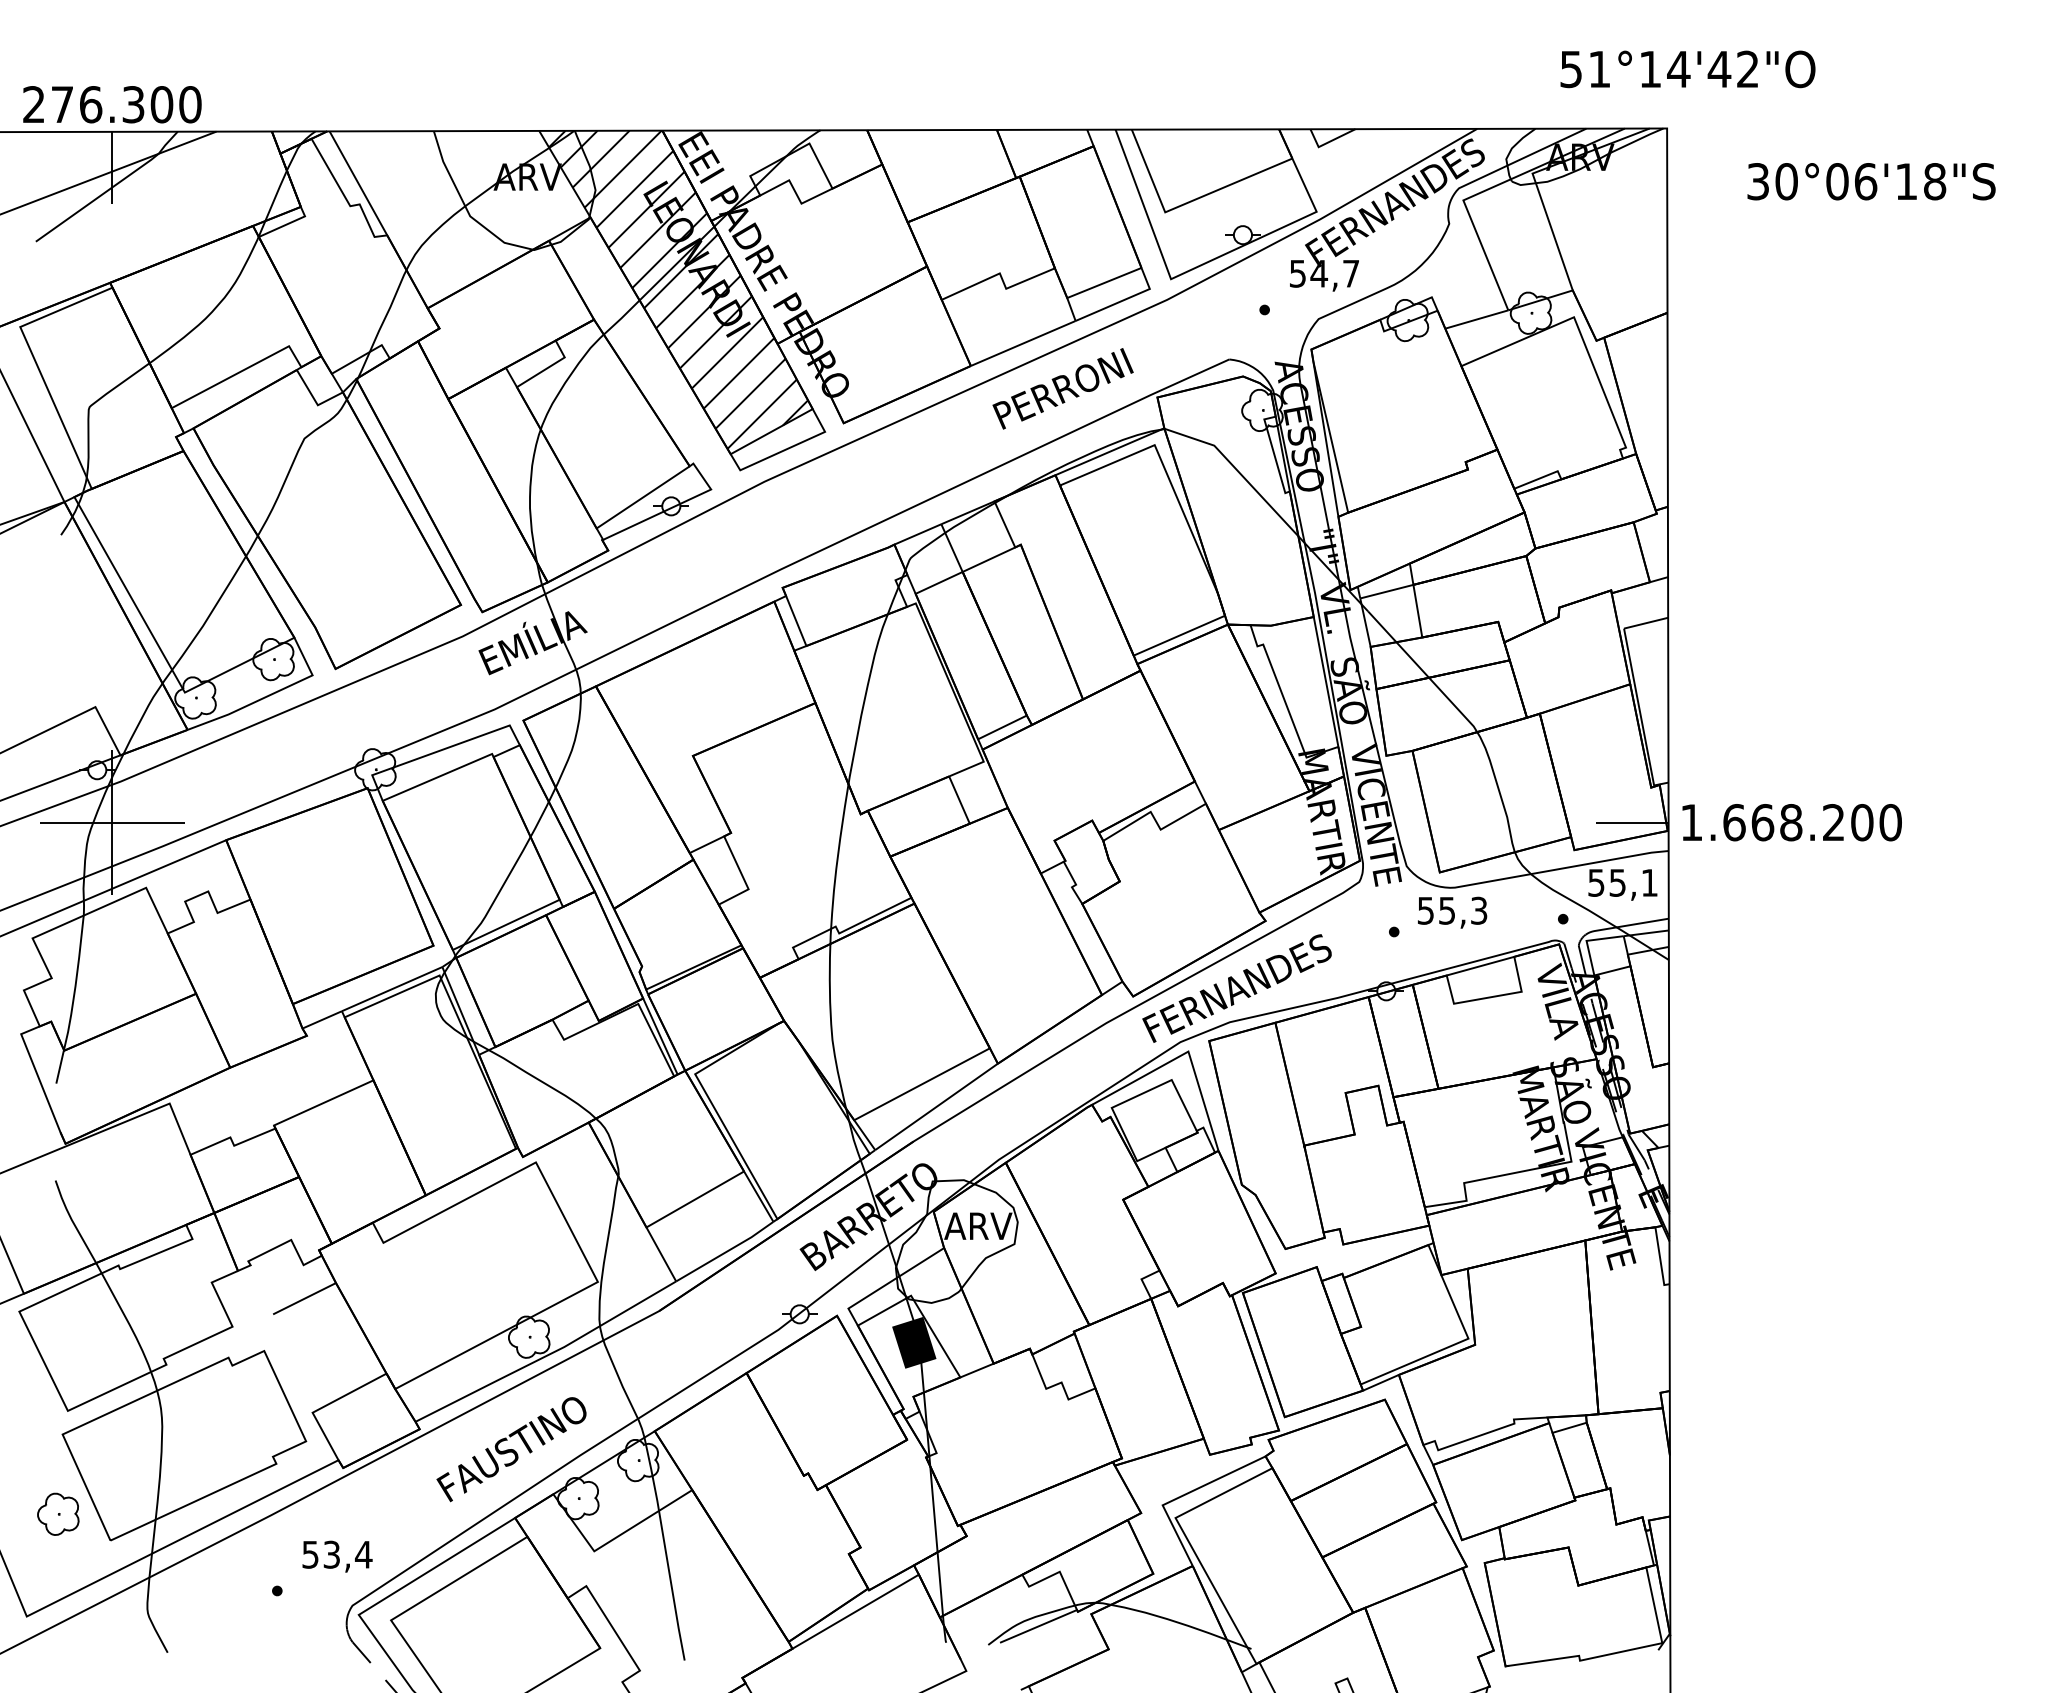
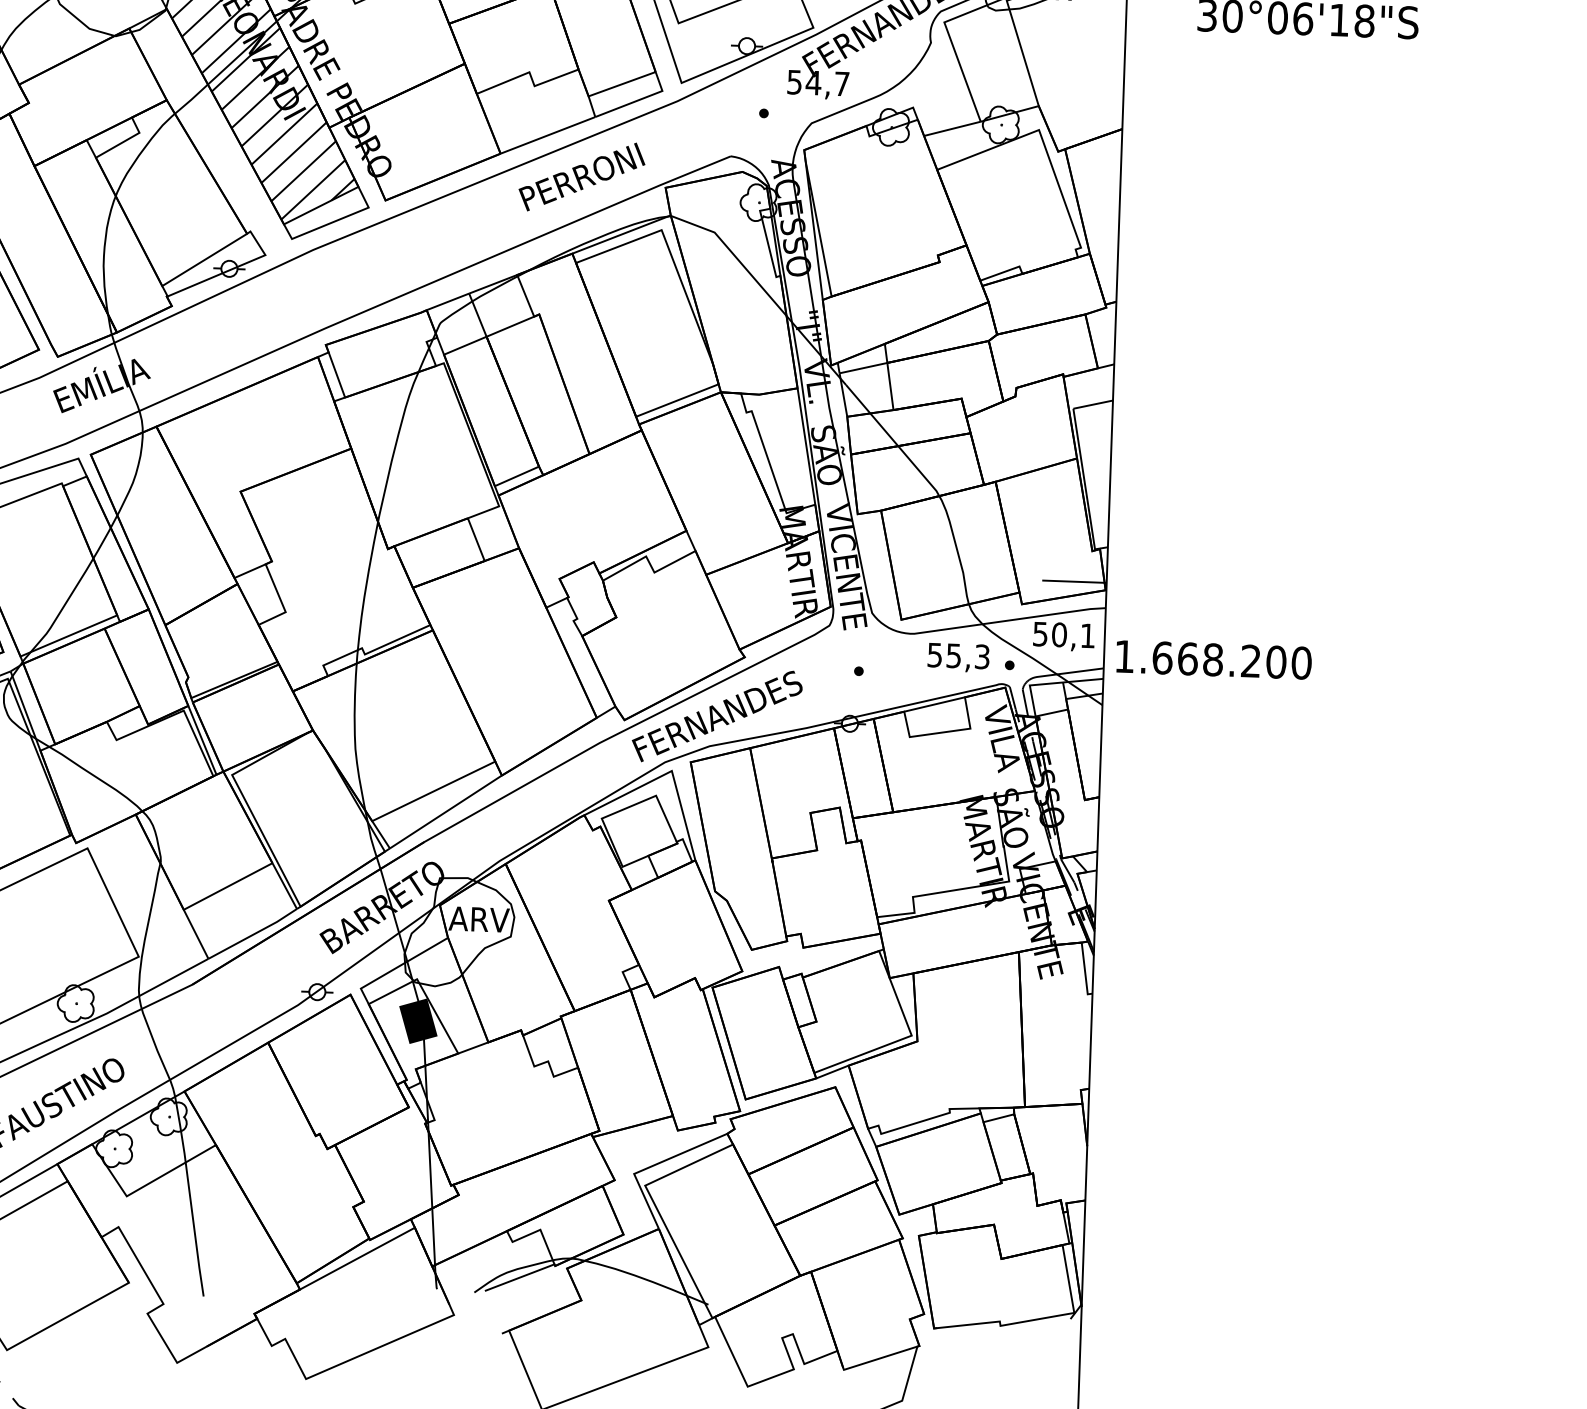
text: (1791, 822) -> (1213, 659), moved
text: (1617, 882) -> (1059, 634), 55,1 -> 50,1
text: (1452, 912) -> (958, 657), moved

